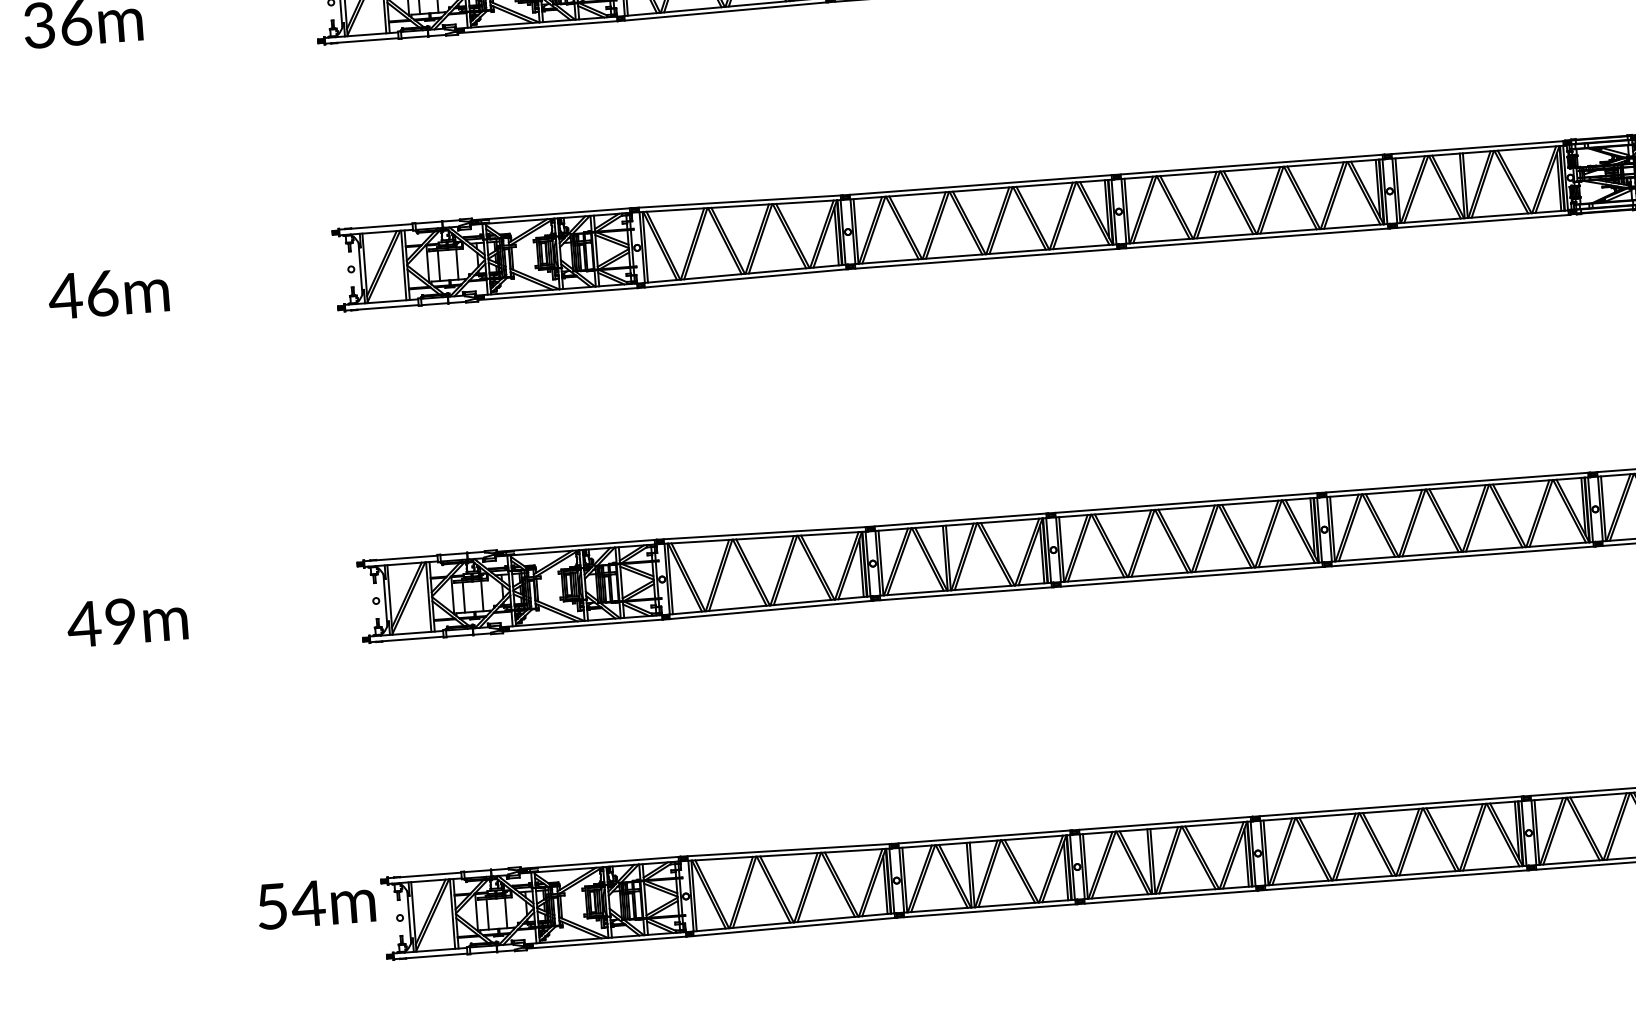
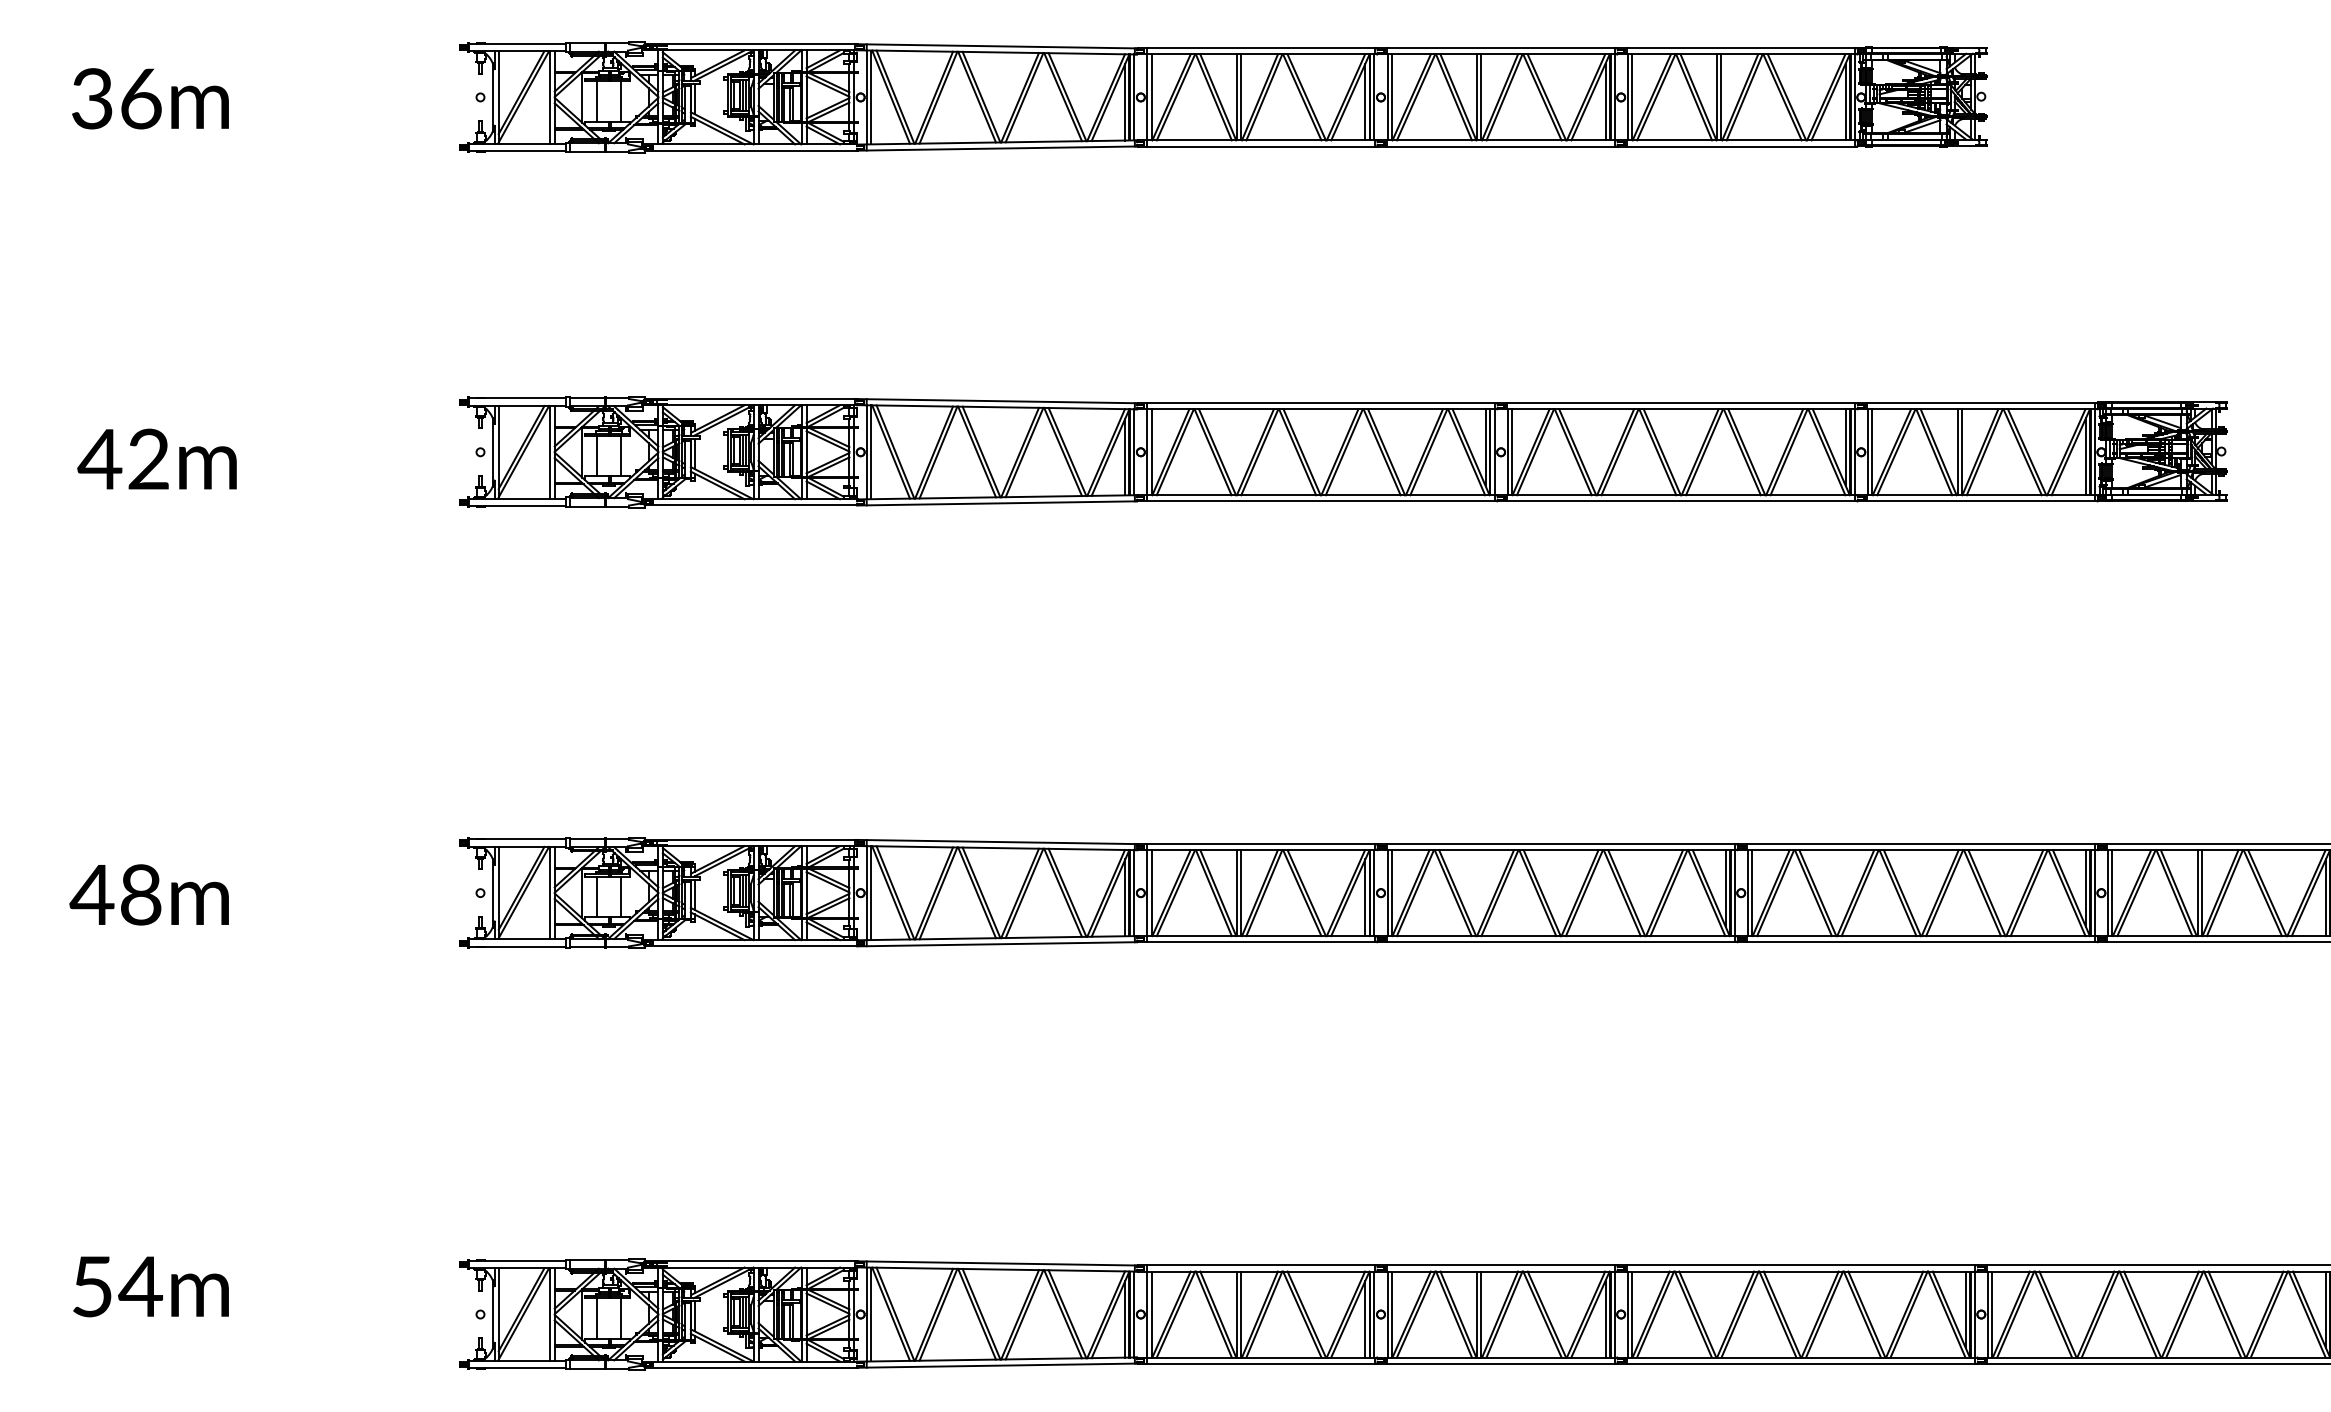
text: (101, 292) -> (148, 458), 46m -> 42m
text: (121, 622) -> (141, 896), 49m -> 48m
text: (315, 903) -> (150, 1286), moved

